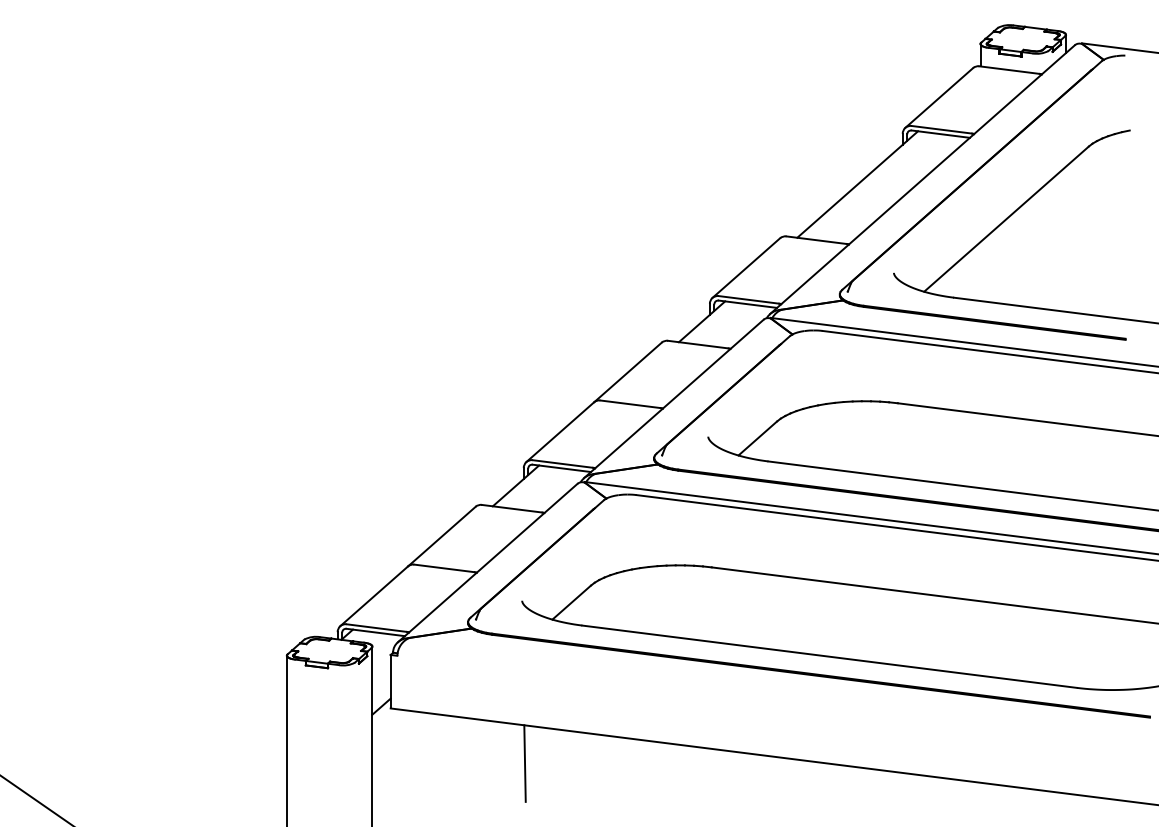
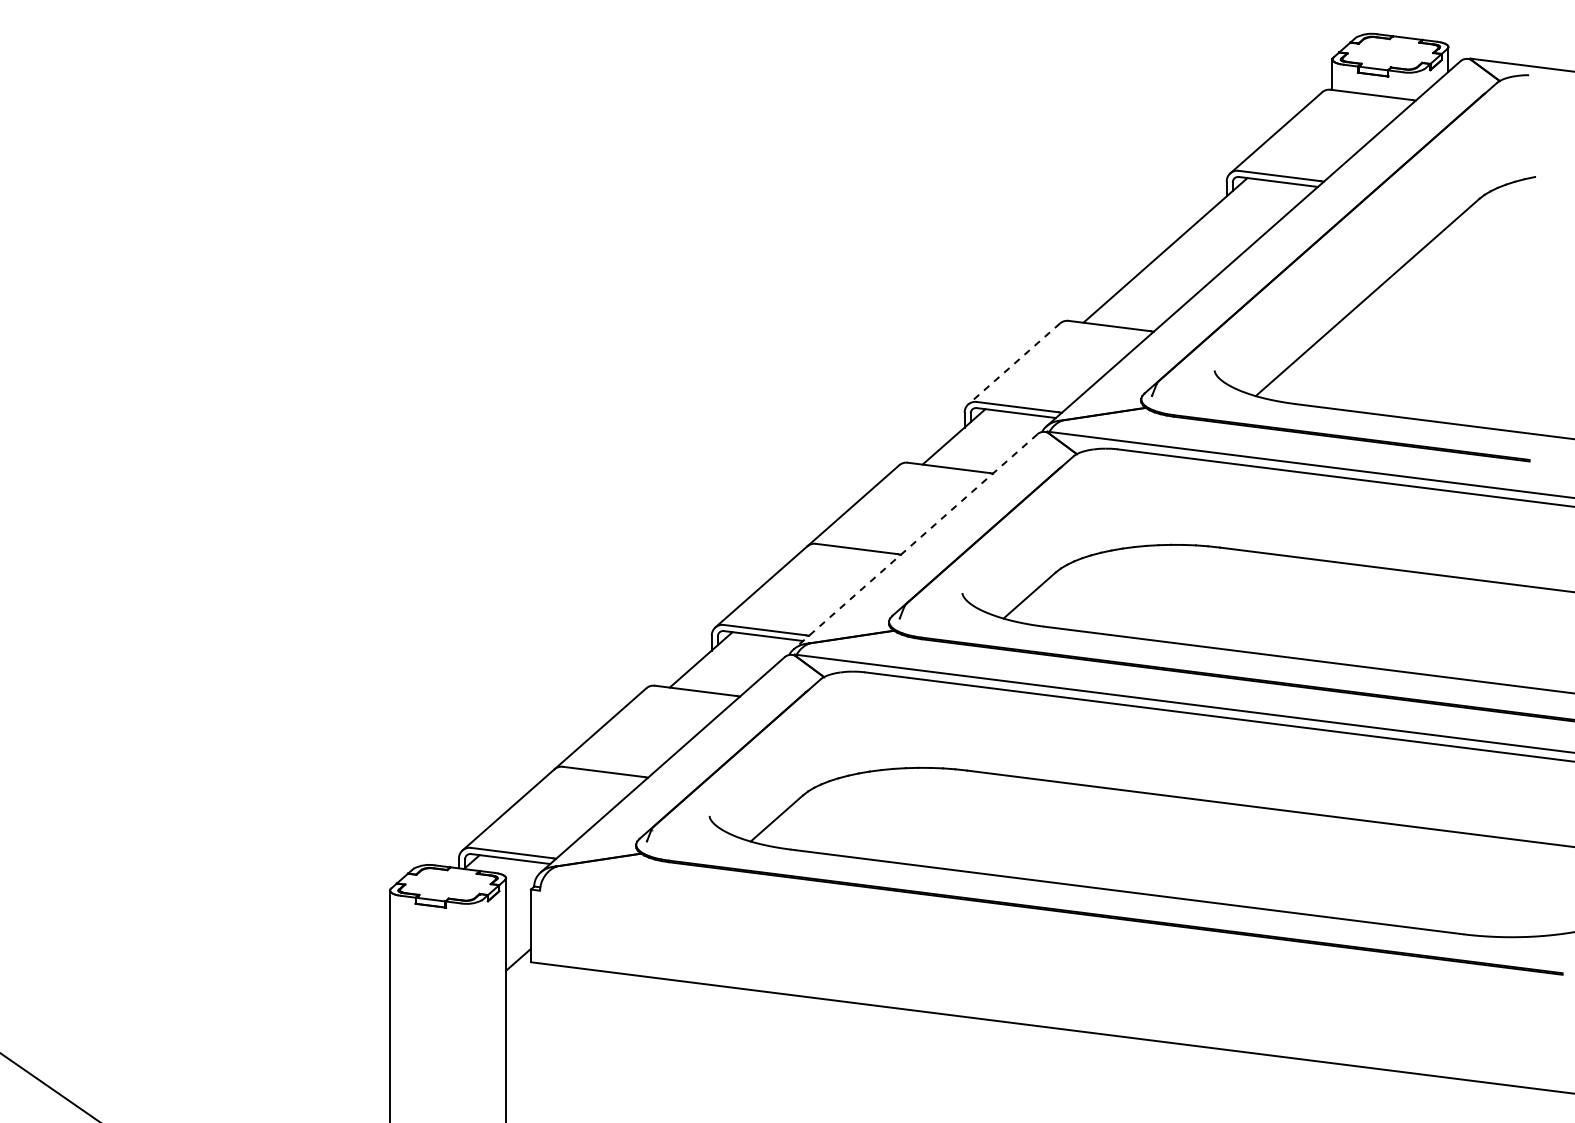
line: (745, 268) -> (1013, 364), solid -> dashed
line: (673, 398) -> (915, 541), solid -> dashed
line: (525, 763) -> (713, 1037), removed

